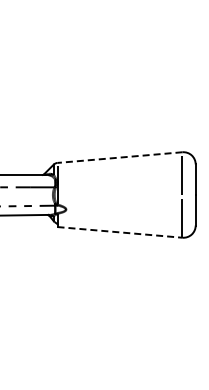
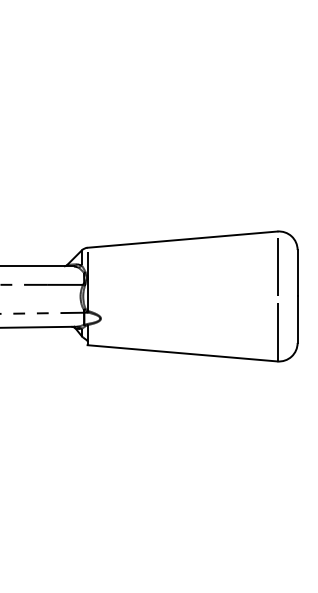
line: (119, 157) -> (181, 239), dashed -> solid
line: (119, 232) -> (181, 353), dashed -> solid

